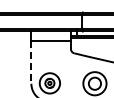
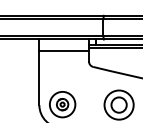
line: (31, 62) -> (39, 78), dashed -> solid

